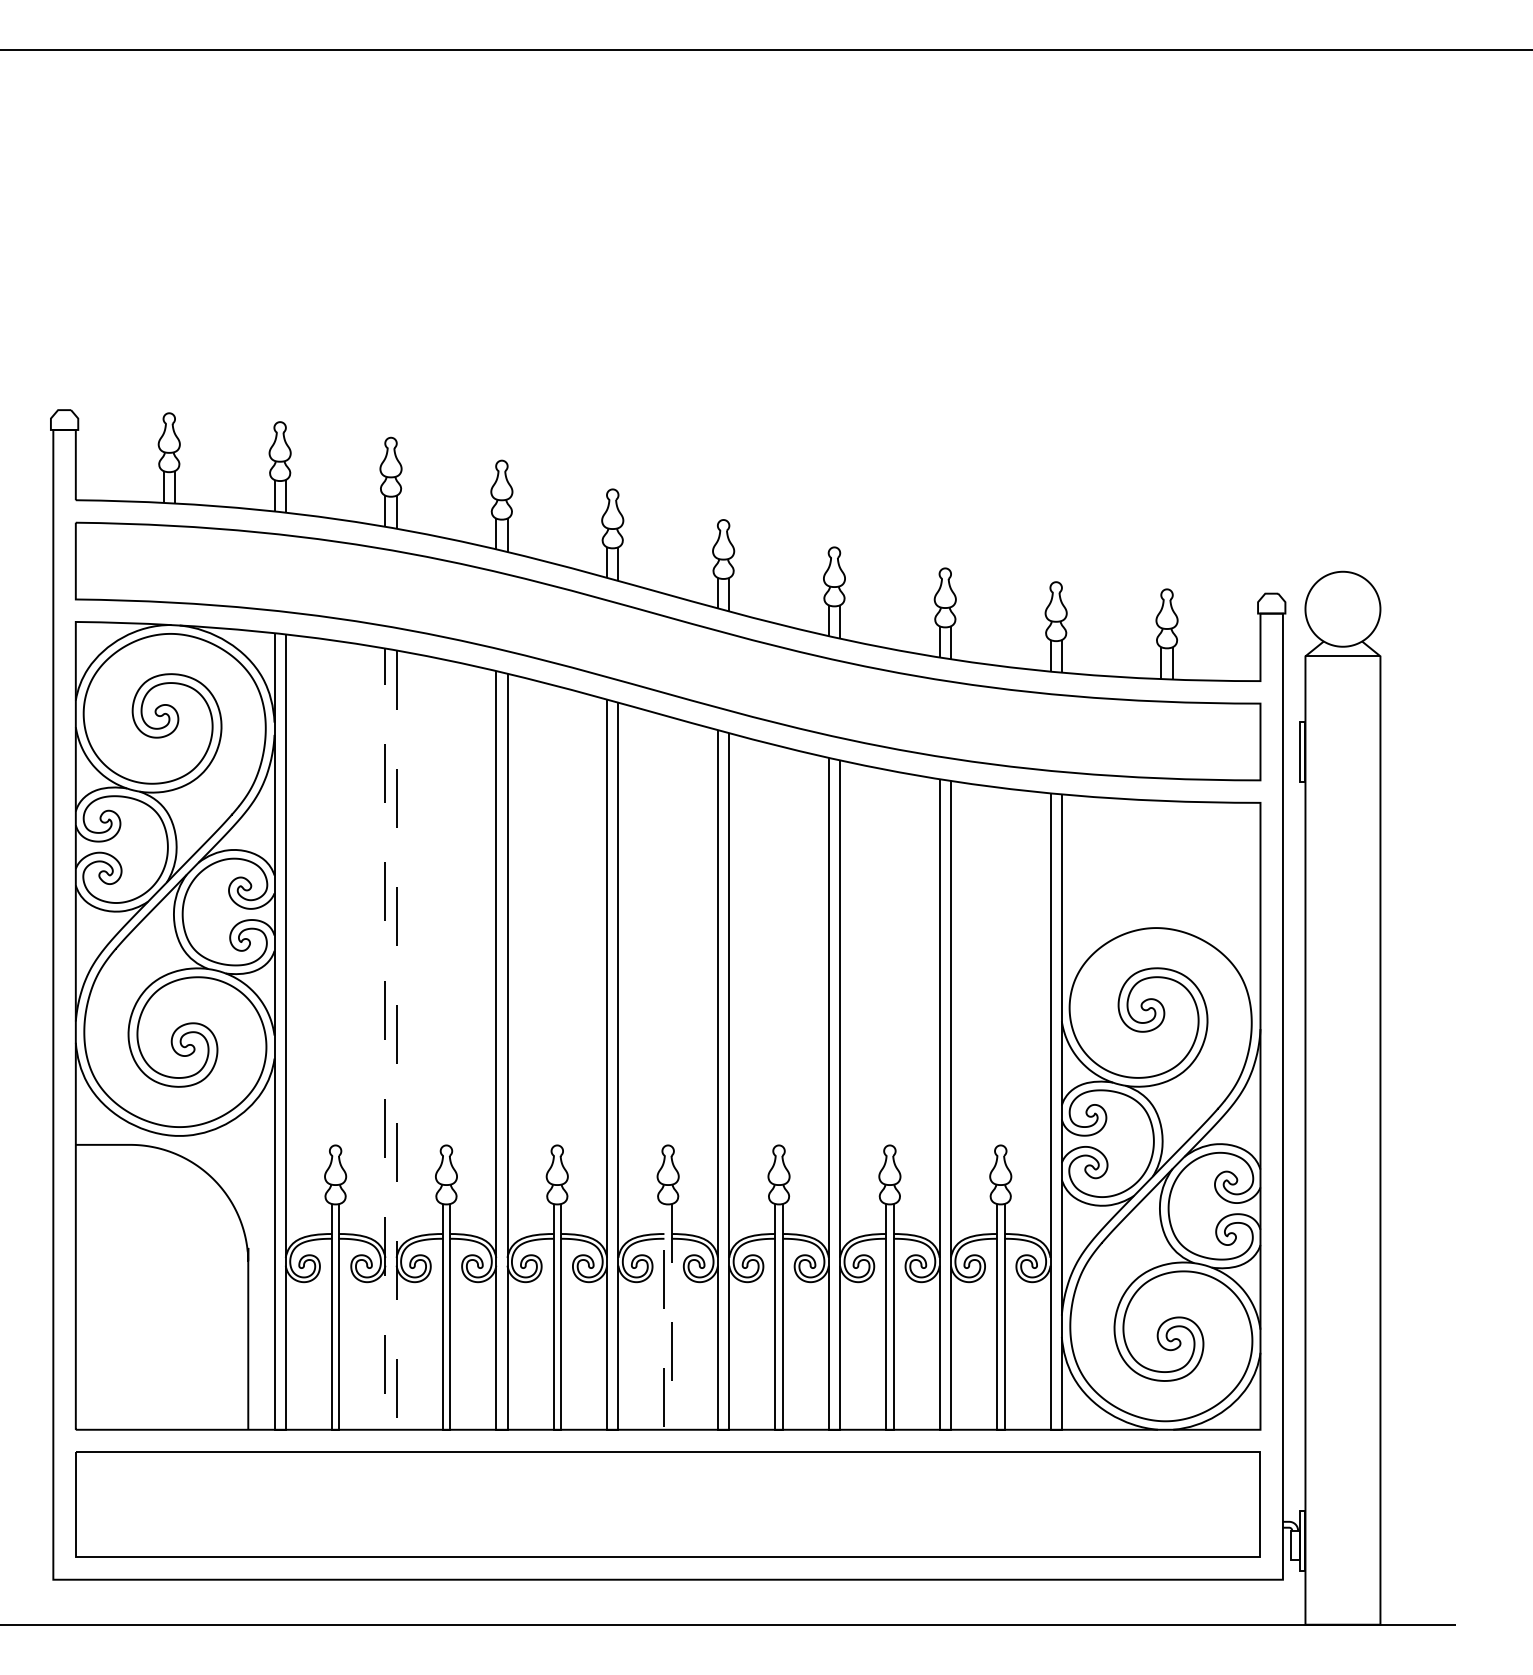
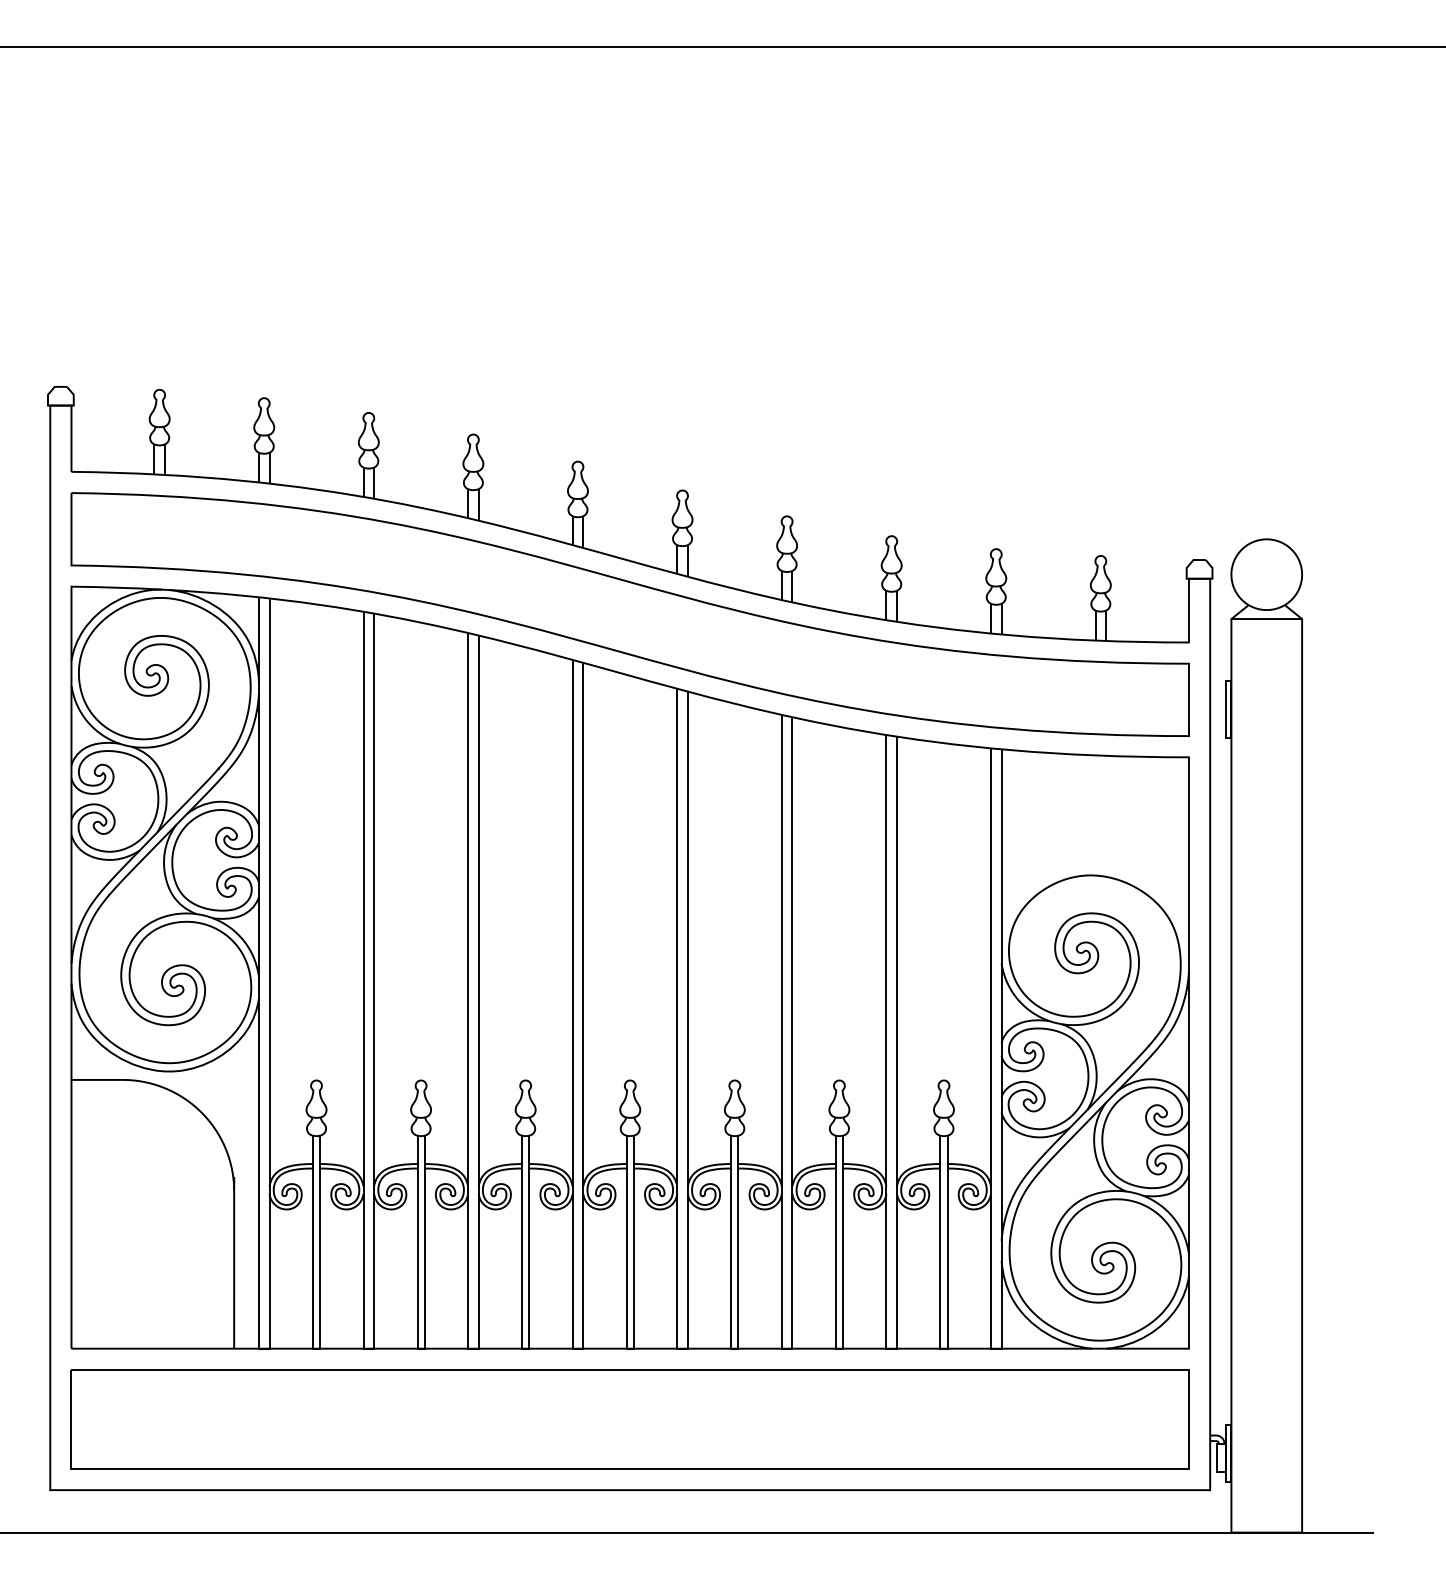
line: (390, 1429) -> (368, 1348), dashed -> solid
line: (668, 1429) -> (630, 1348), dashed -> solid

